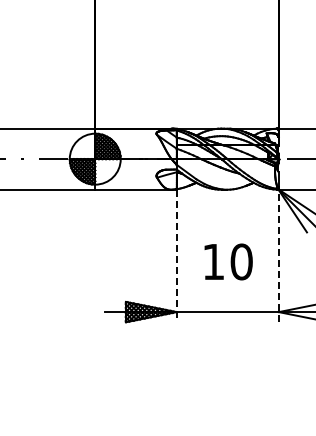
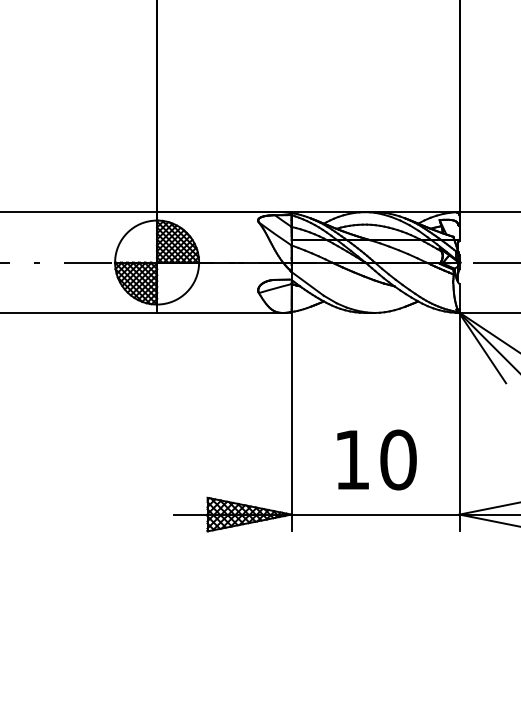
line: (278, 254) -> (459, 419), dashed -> solid
line: (176, 256) -> (290, 422), dashed -> solid
text: (228, 261) -> (376, 459), moved

